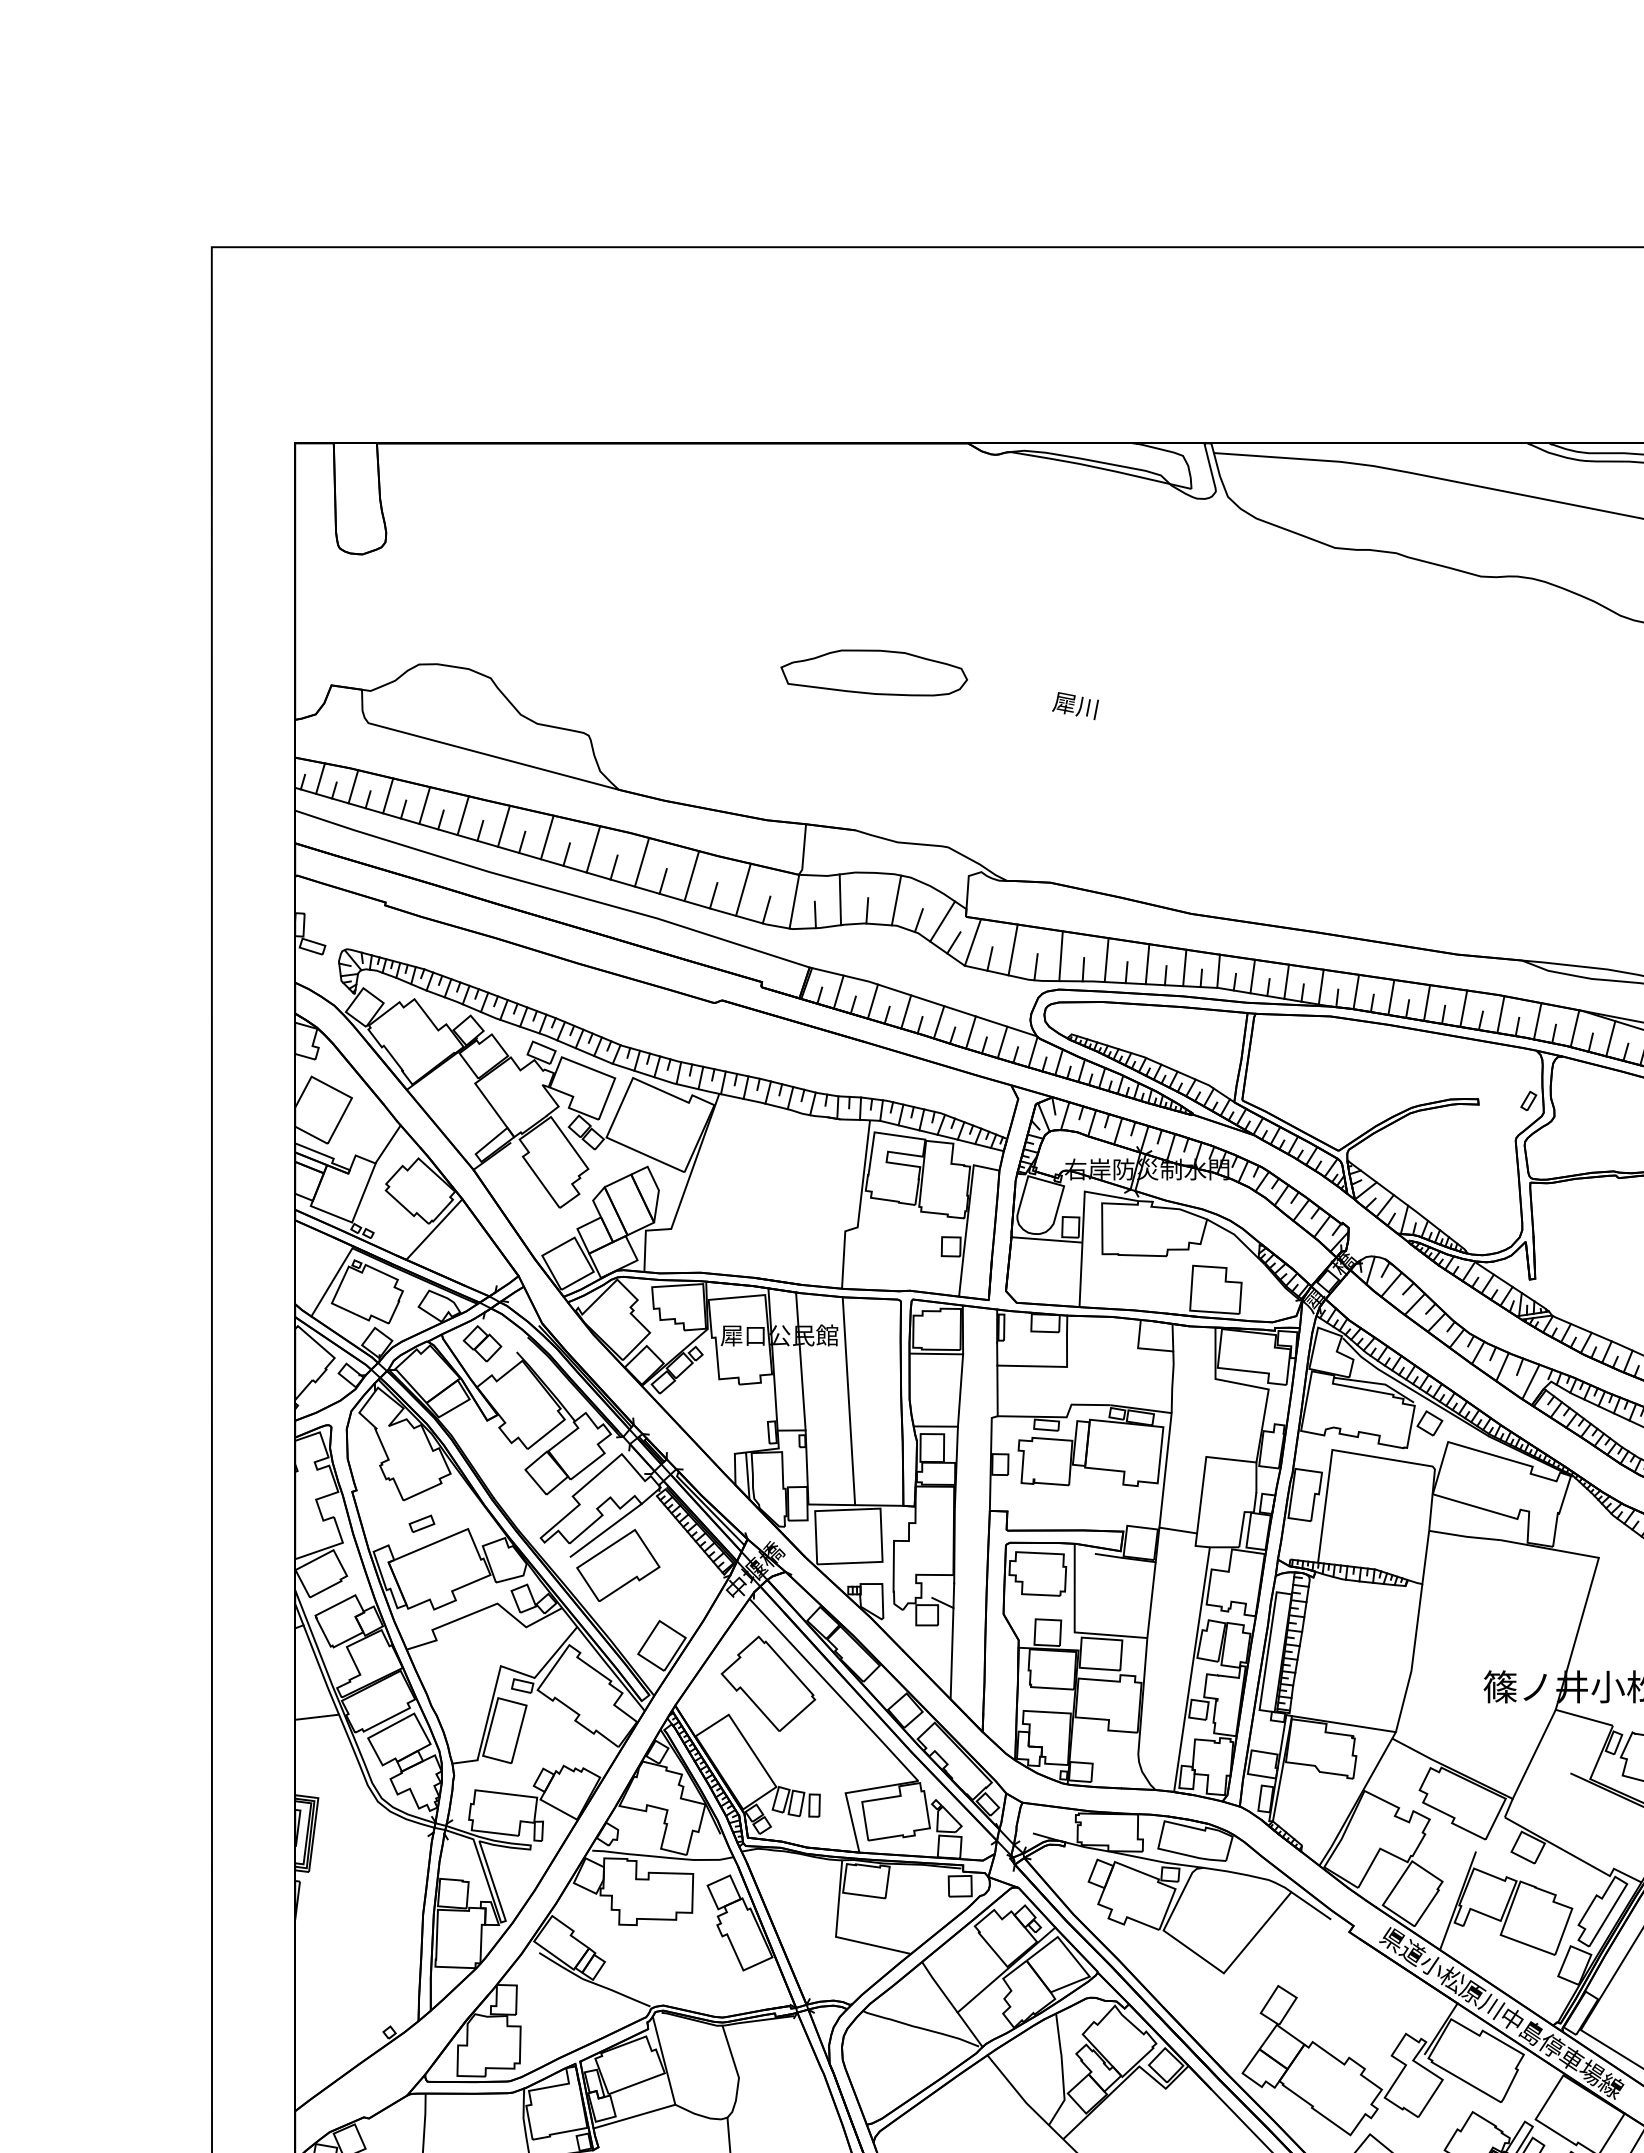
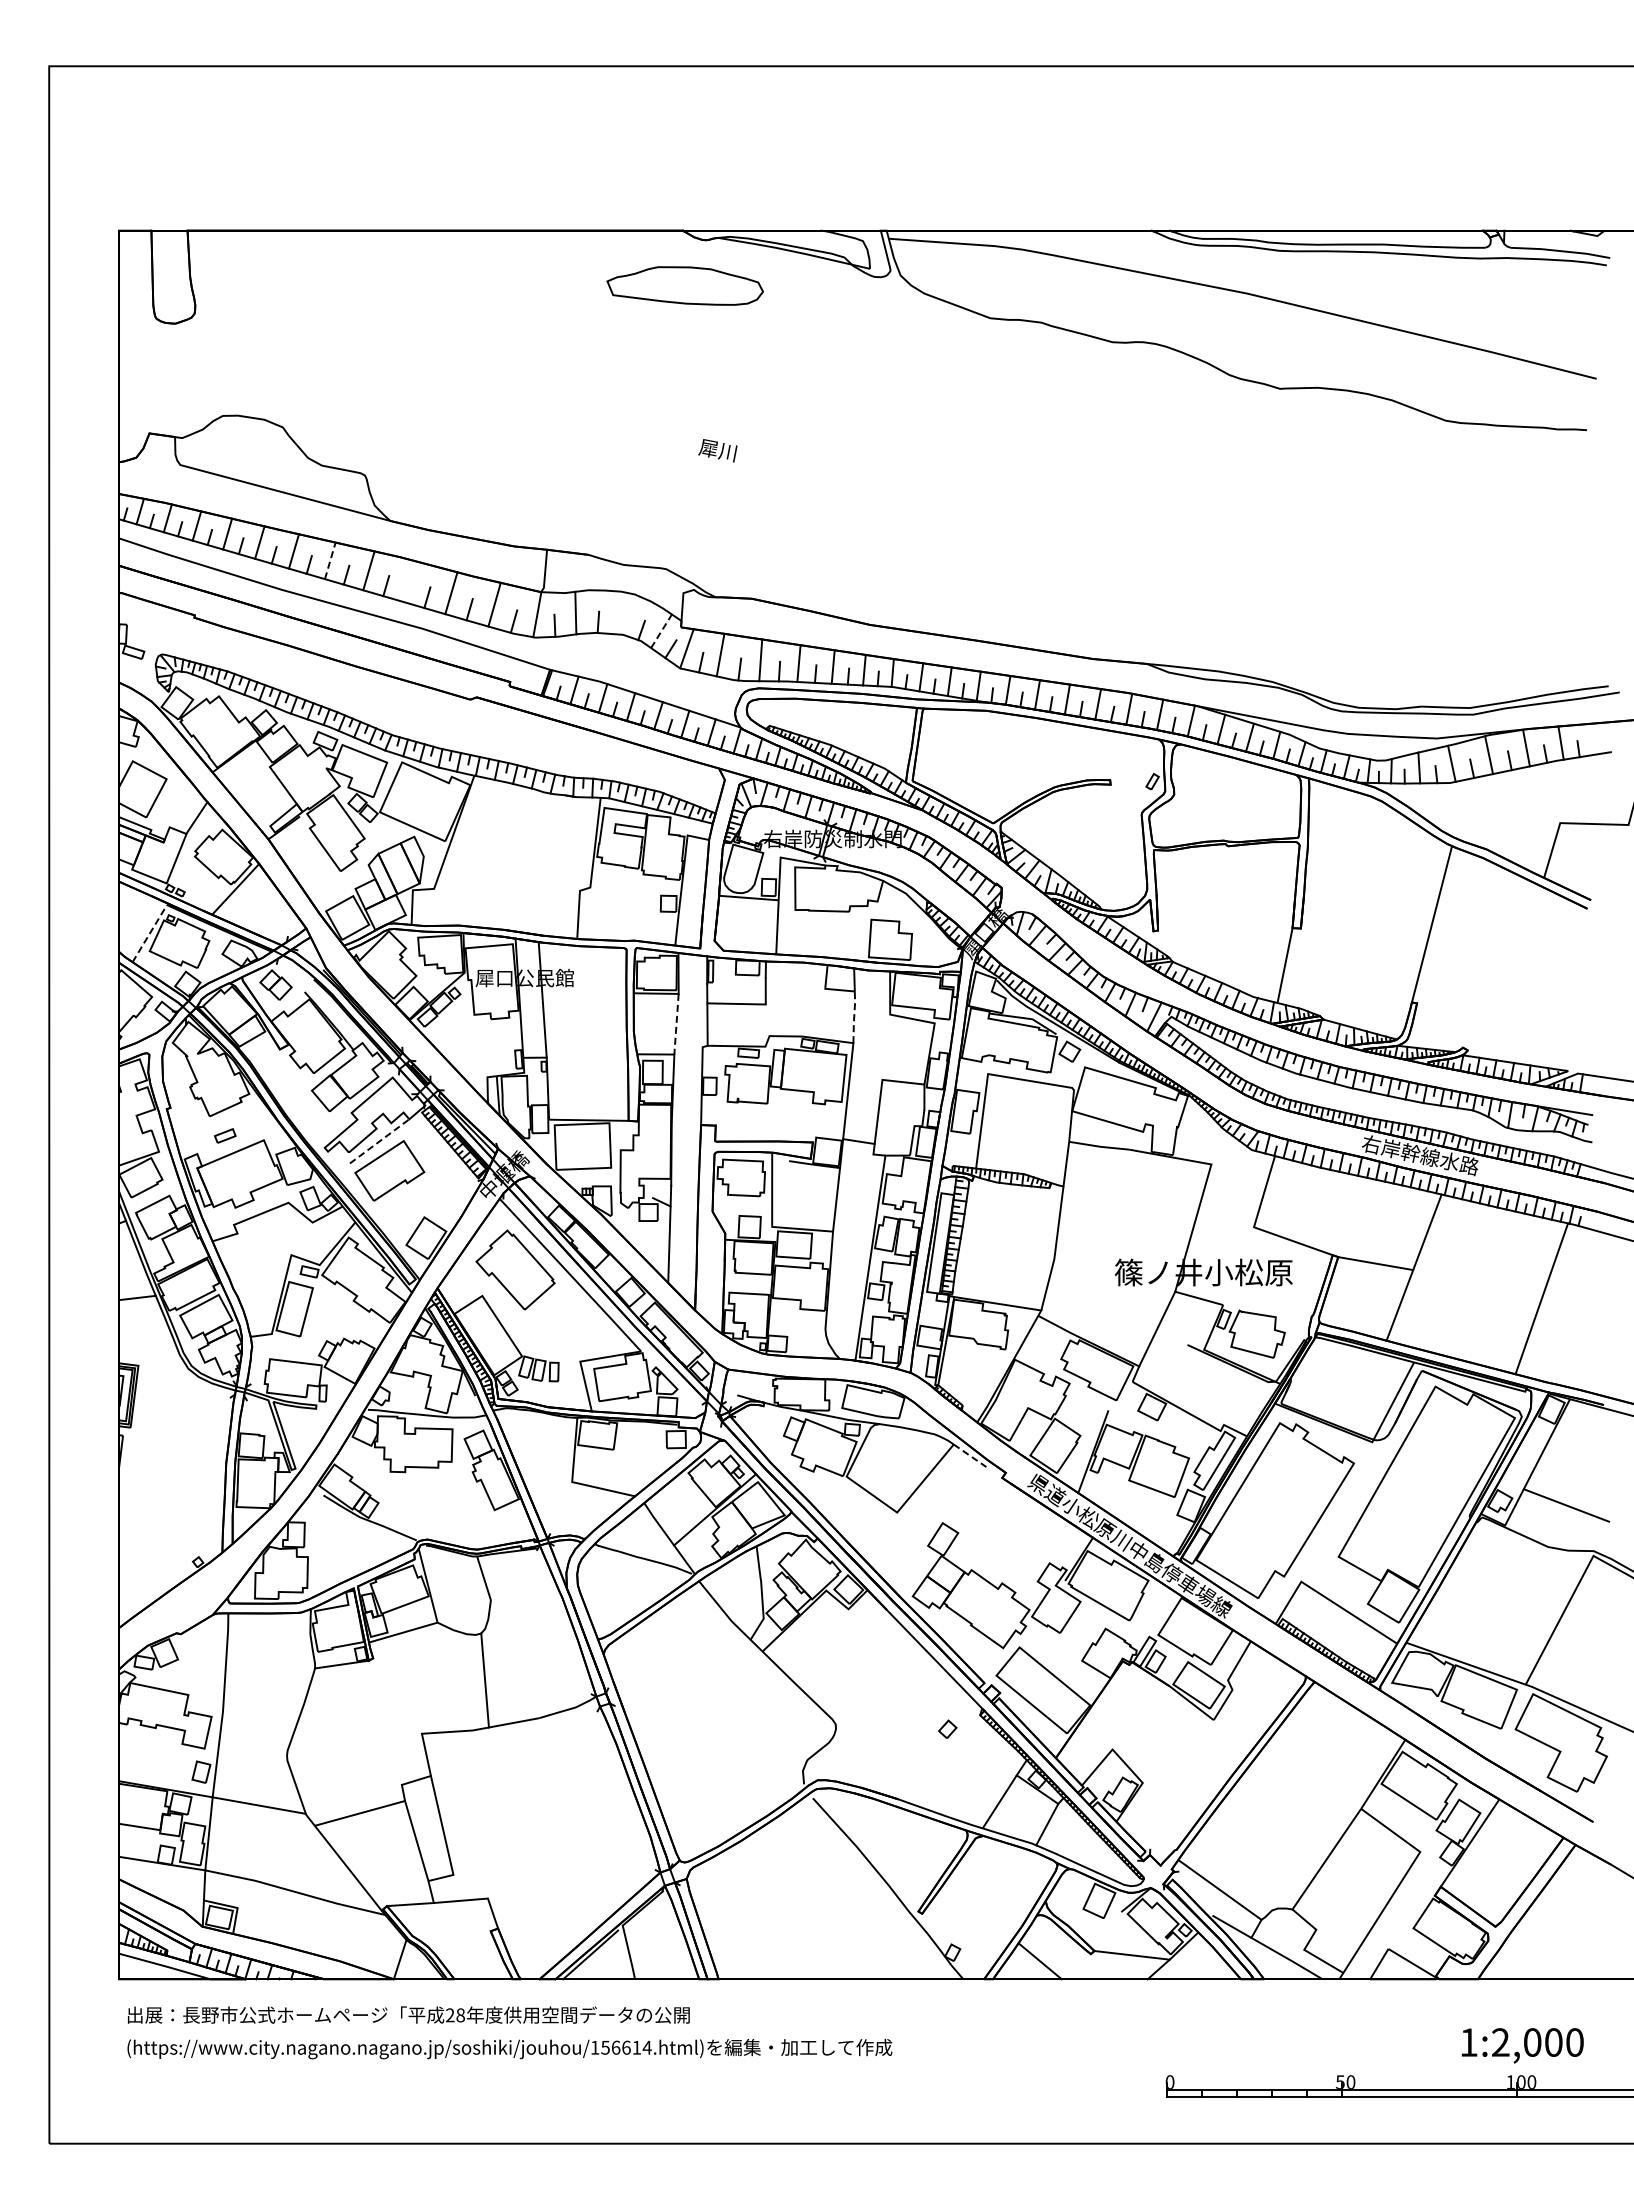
part: (873, 672) -> (684, 285), moved
text: (1075, 705) -> (717, 450), moved
line: (547, 837) -> (330, 560), solid -> dashed
line: (641, 862) -> (409, 581), removed
line: (896, 900) -> (622, 613), removed
line: (942, 921) -> (661, 631), solid -> dashed
line: (332, 1282) -> (150, 933), solid -> dashed
line: (1172, 1381) -> (854, 1016), solid -> dashed
line: (960, 1390) -> (676, 1024), solid -> dashed
line: (848, 1401) -> (582, 1033), removed
line: (607, 1530) -> (380, 1141), solid -> dashed
line: (1311, 1905) -> (970, 1455), solid -> dashed

